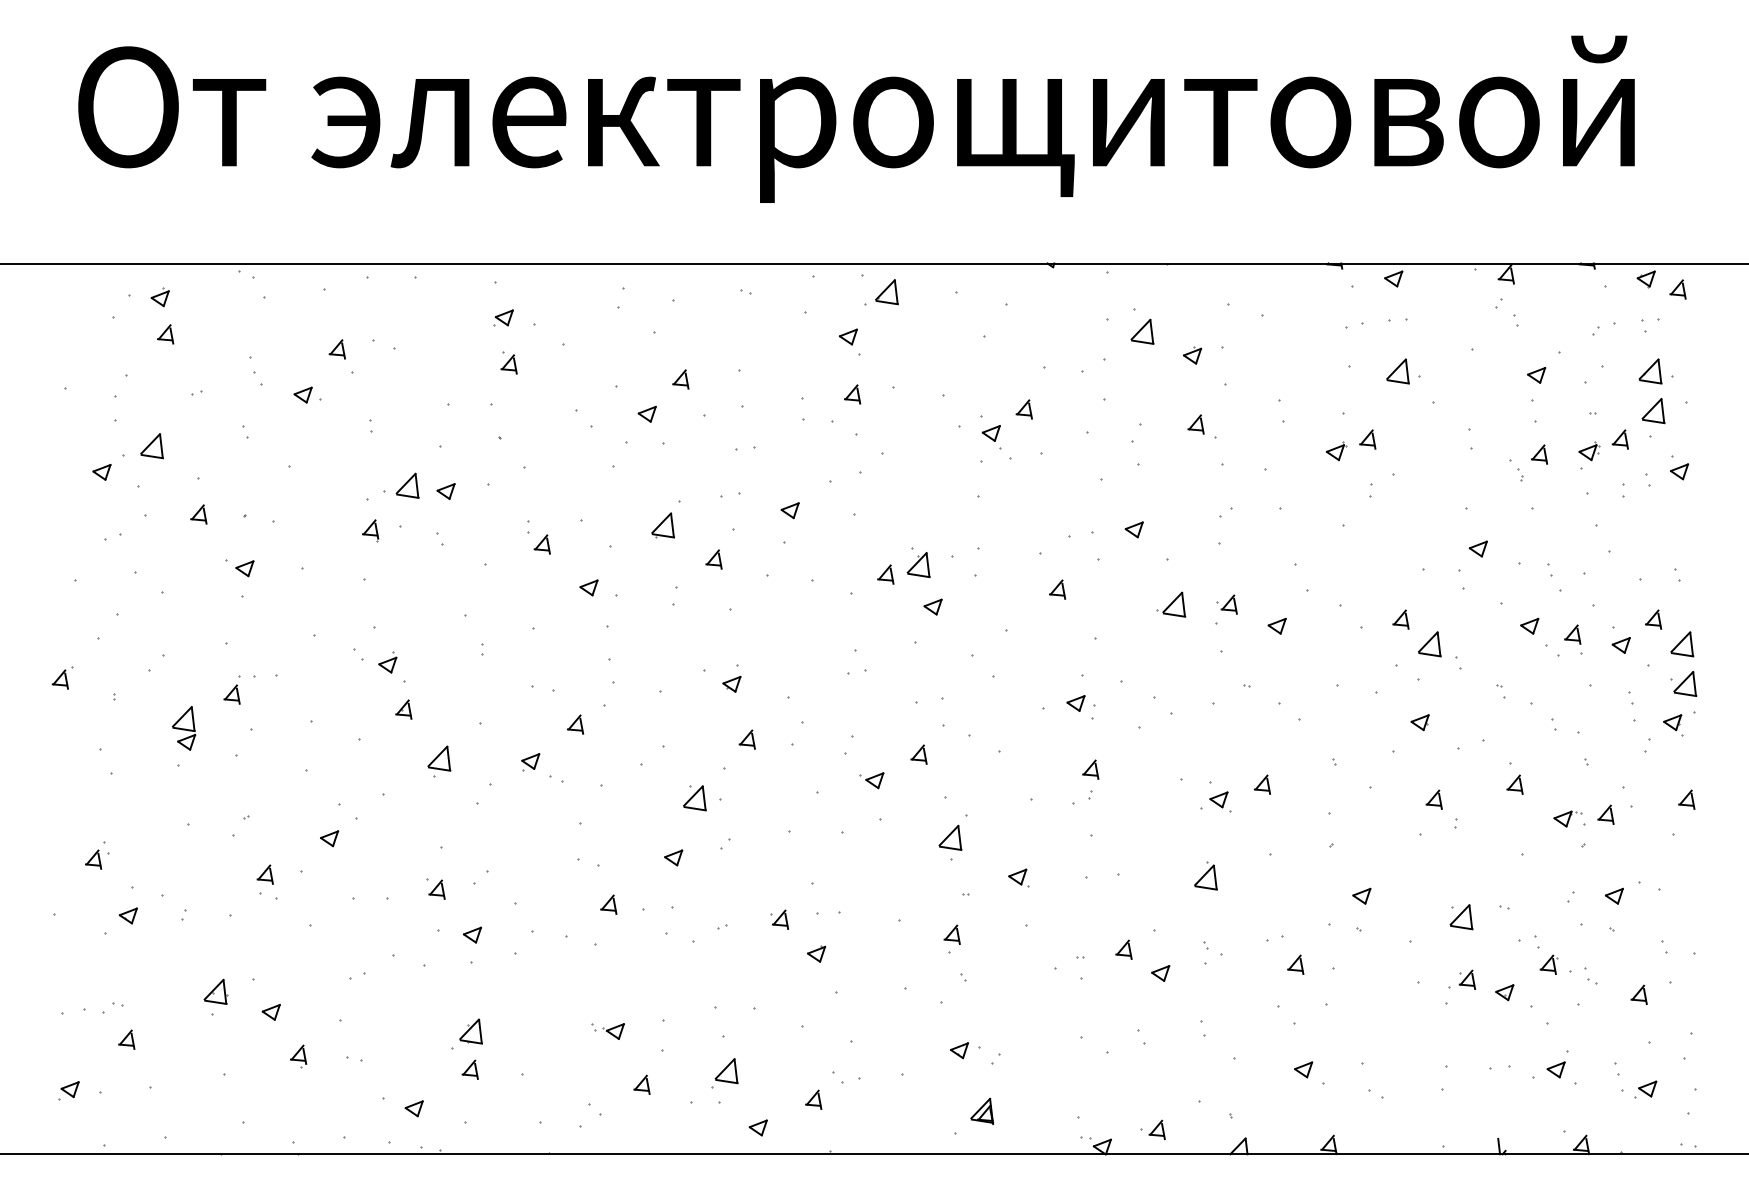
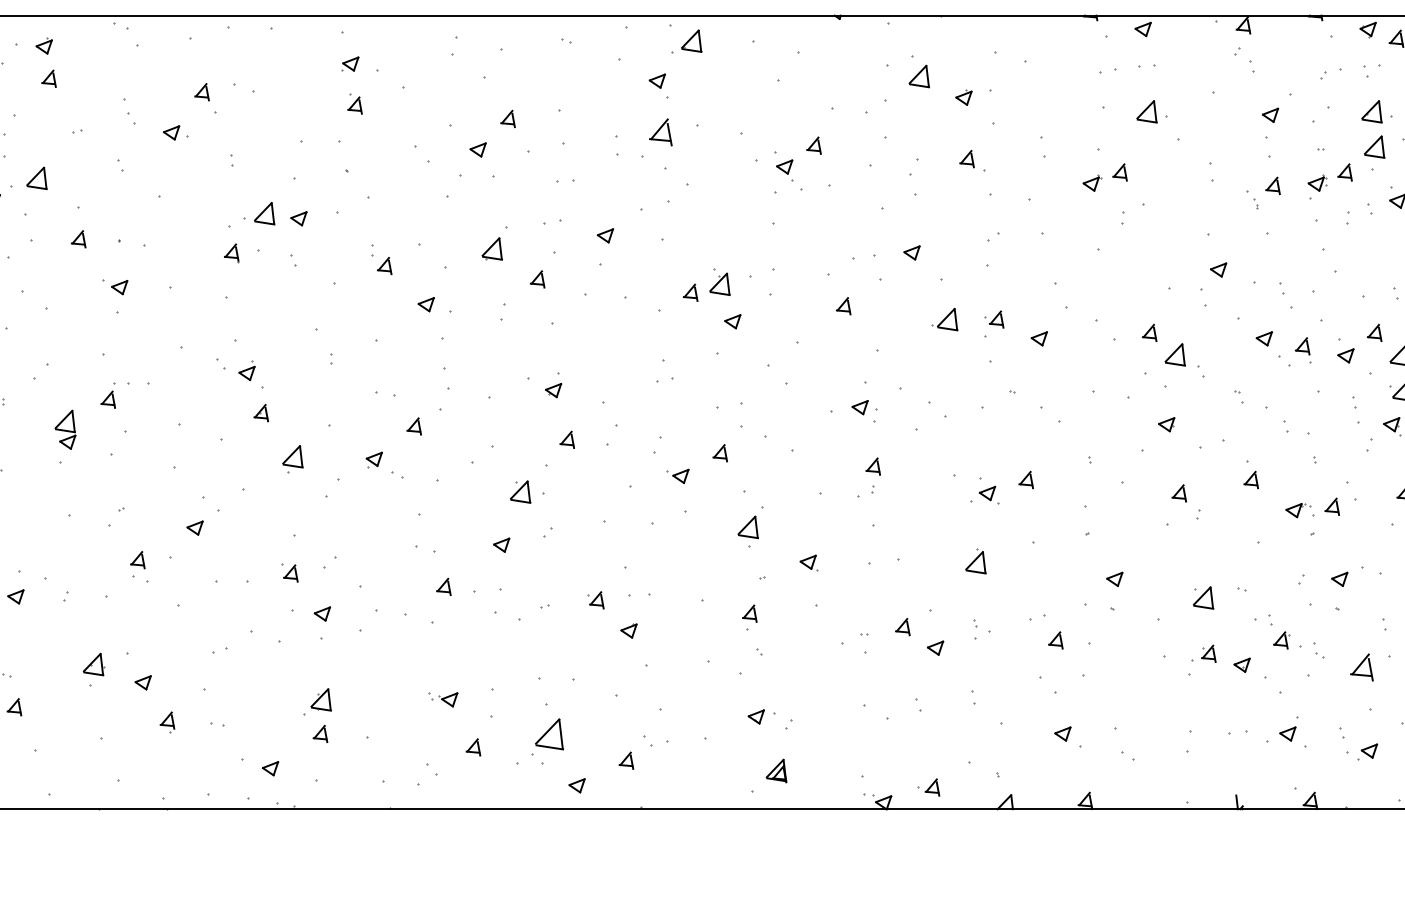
part: (852, 394) -> (661, 132), size x1.6
part: (1638, 994) -> (1361, 666), size x1.6
part: (724, 1073) -> (546, 737), size x1.4

